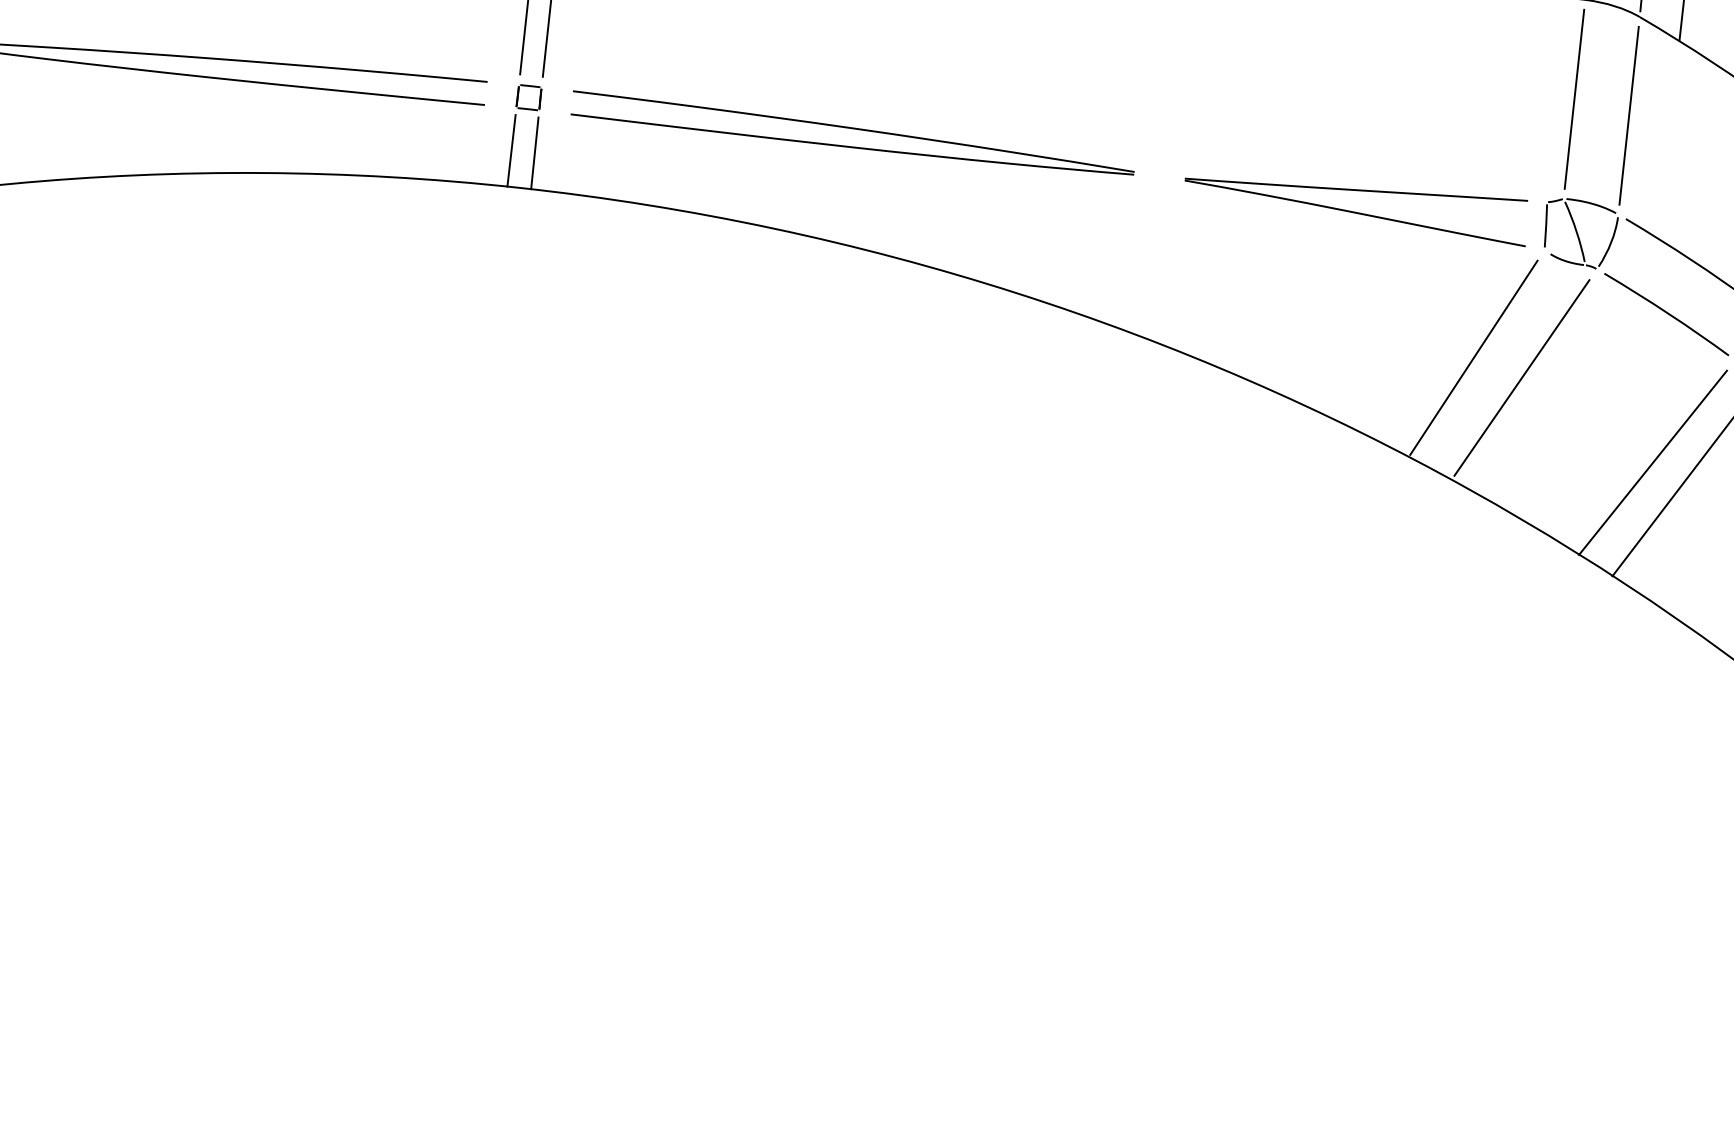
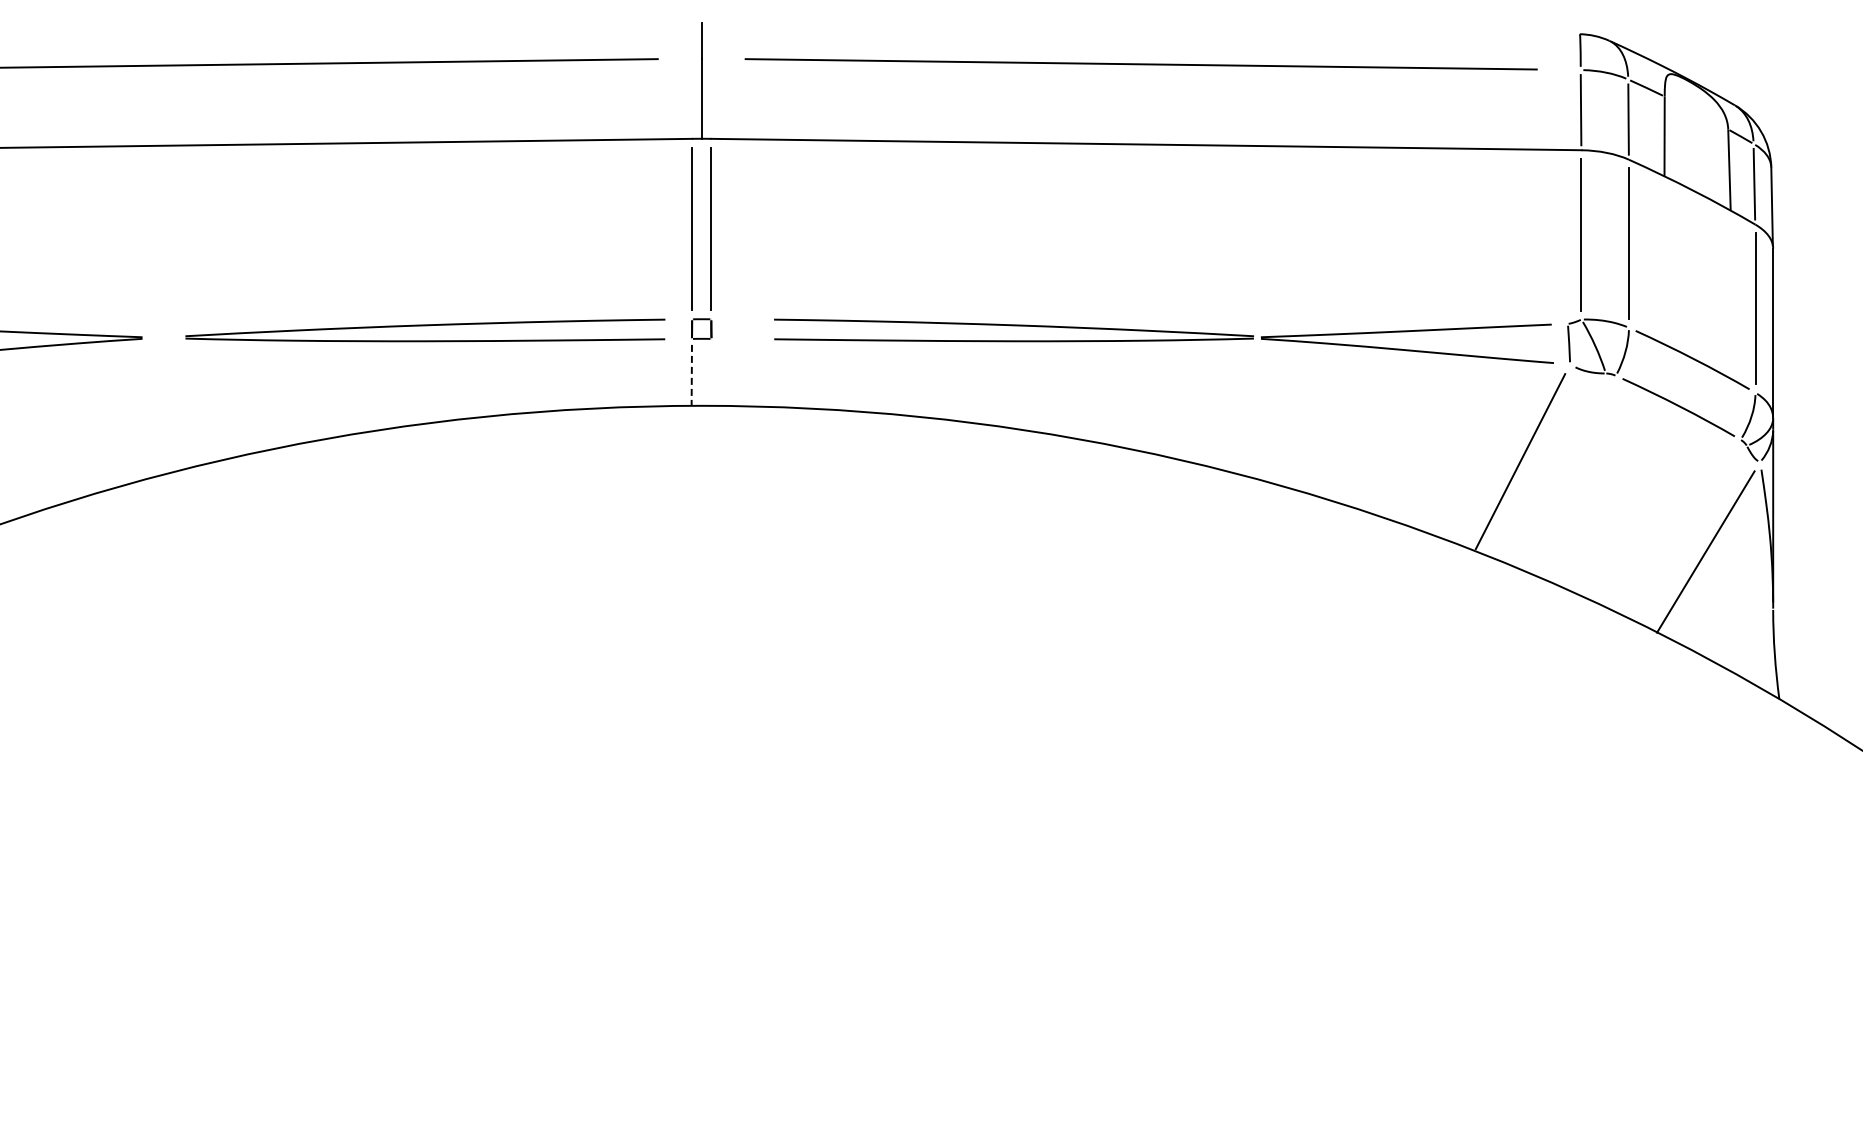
part: (852, 134) -> (1013, 330), moved
line: (511, 150) -> (691, 375), solid -> dashed
line: (534, 152) -> (711, 374), removed
line: (1521, 377) -> (1562, 473), removed
line: (1652, 462) -> (1680, 533), removed

